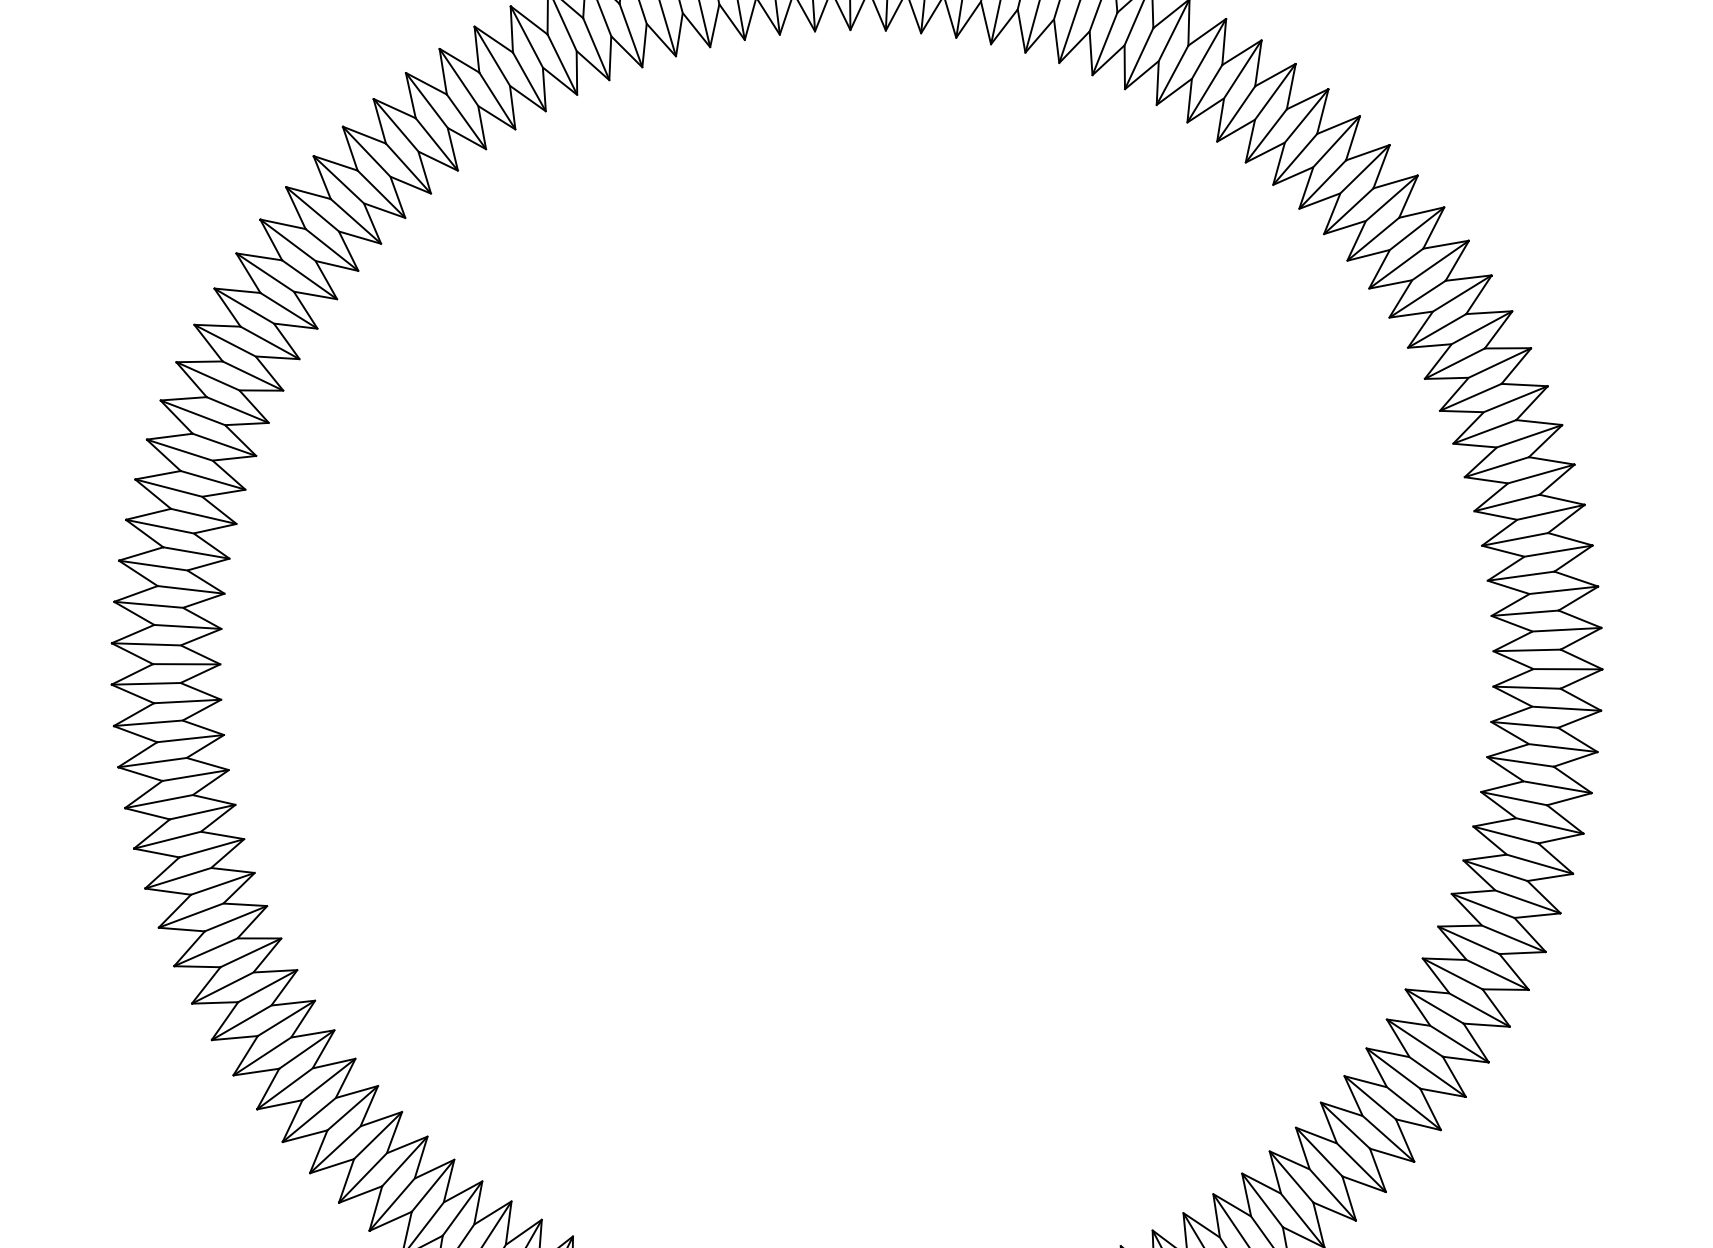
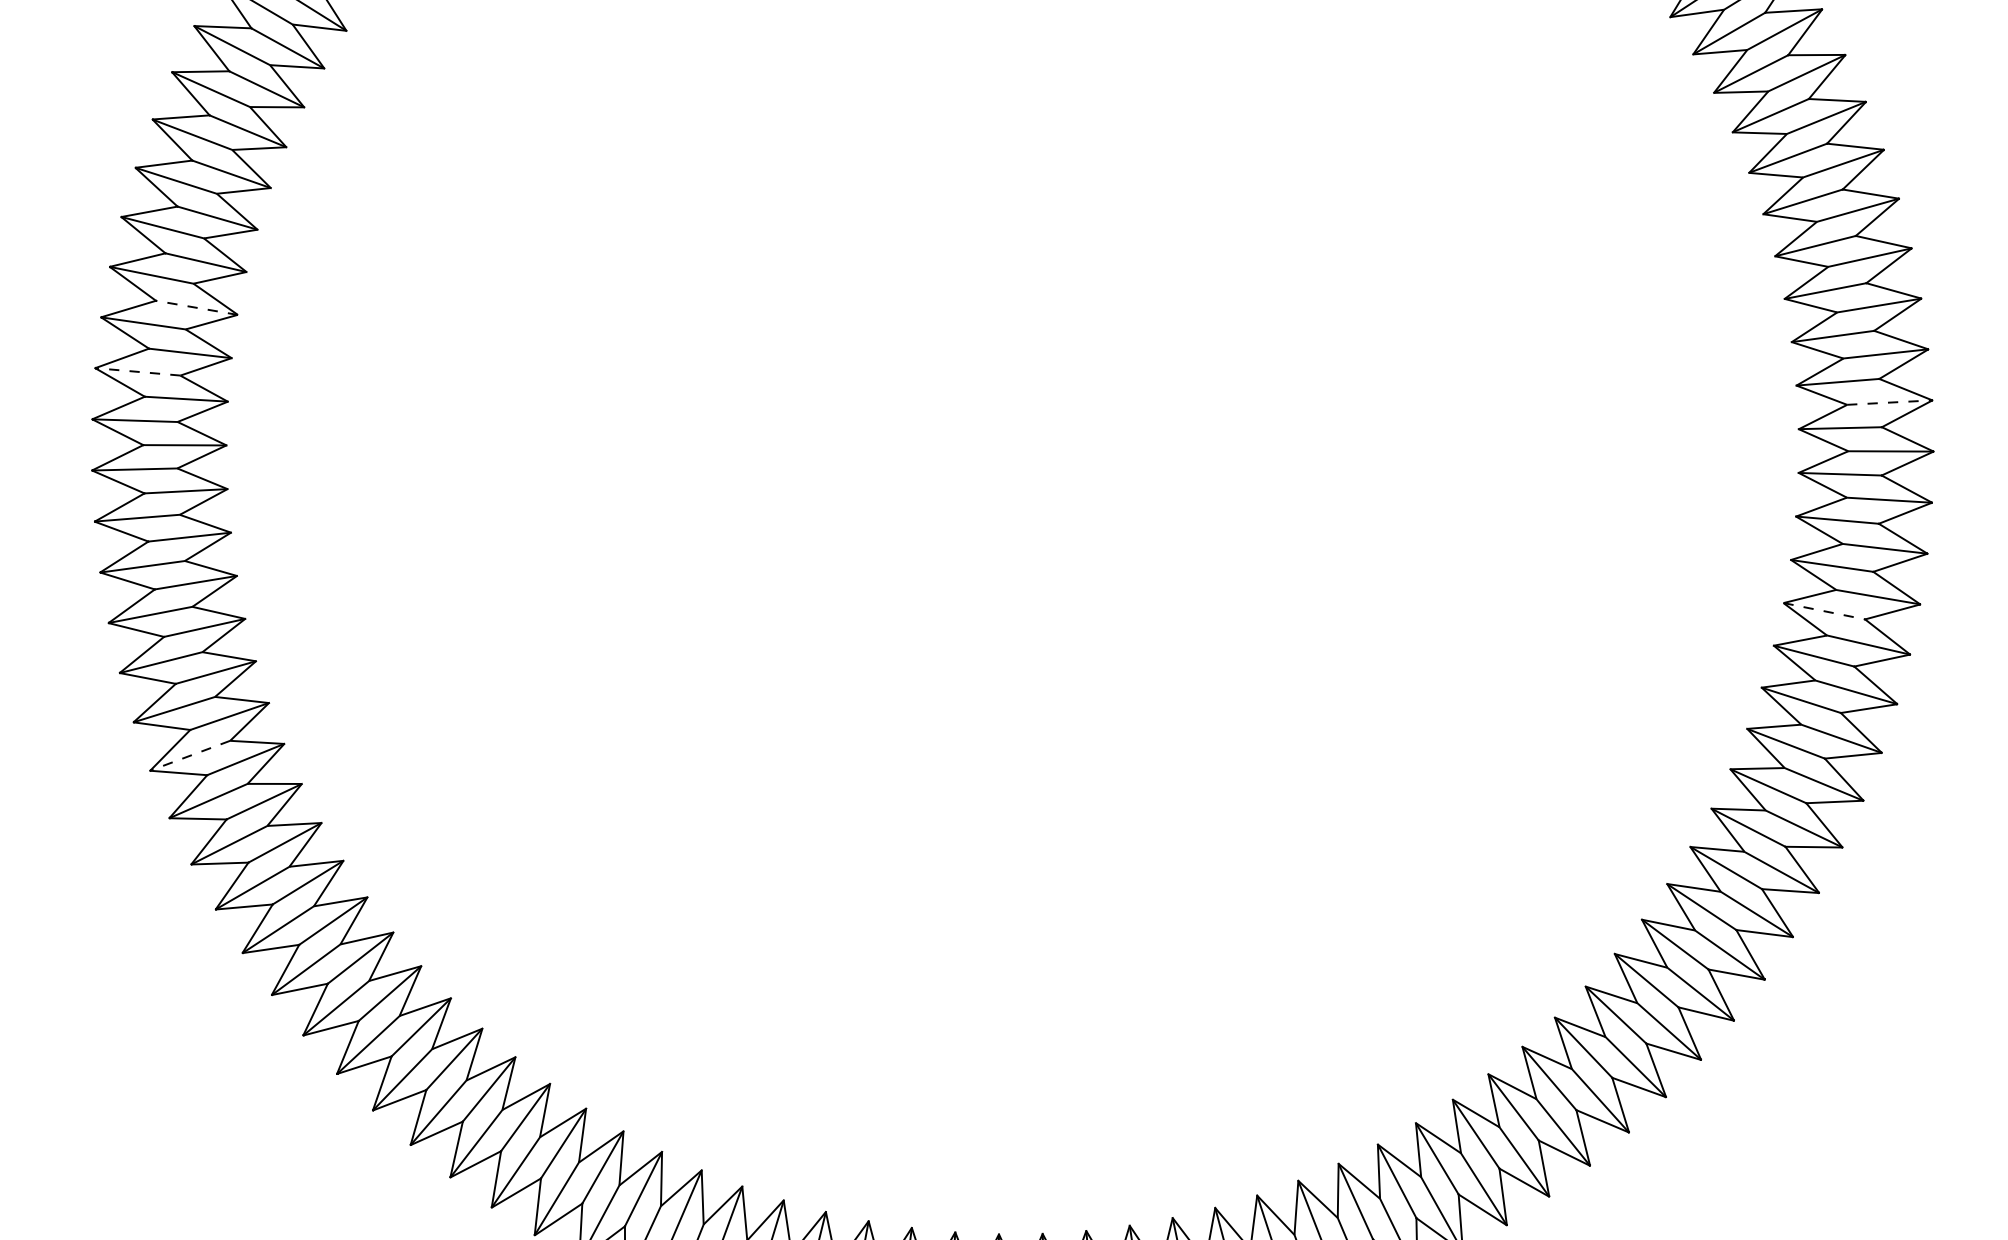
line: (196, 553) -> (196, 308), solid -> dashed
line: (148, 604) -> (137, 371), solid -> dashed
line: (1567, 629) -> (1890, 402), solid -> dashed
line: (1514, 798) -> (1824, 611), solid -> dashed
line: (190, 915) -> (189, 755), solid -> dashed

